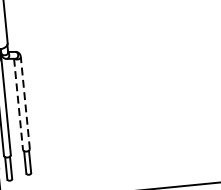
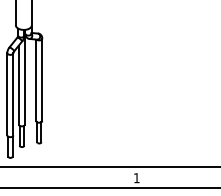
line: (25, 102) -> (42, 79), dashed -> solid
line: (18, 104) -> (36, 80), dashed -> solid

